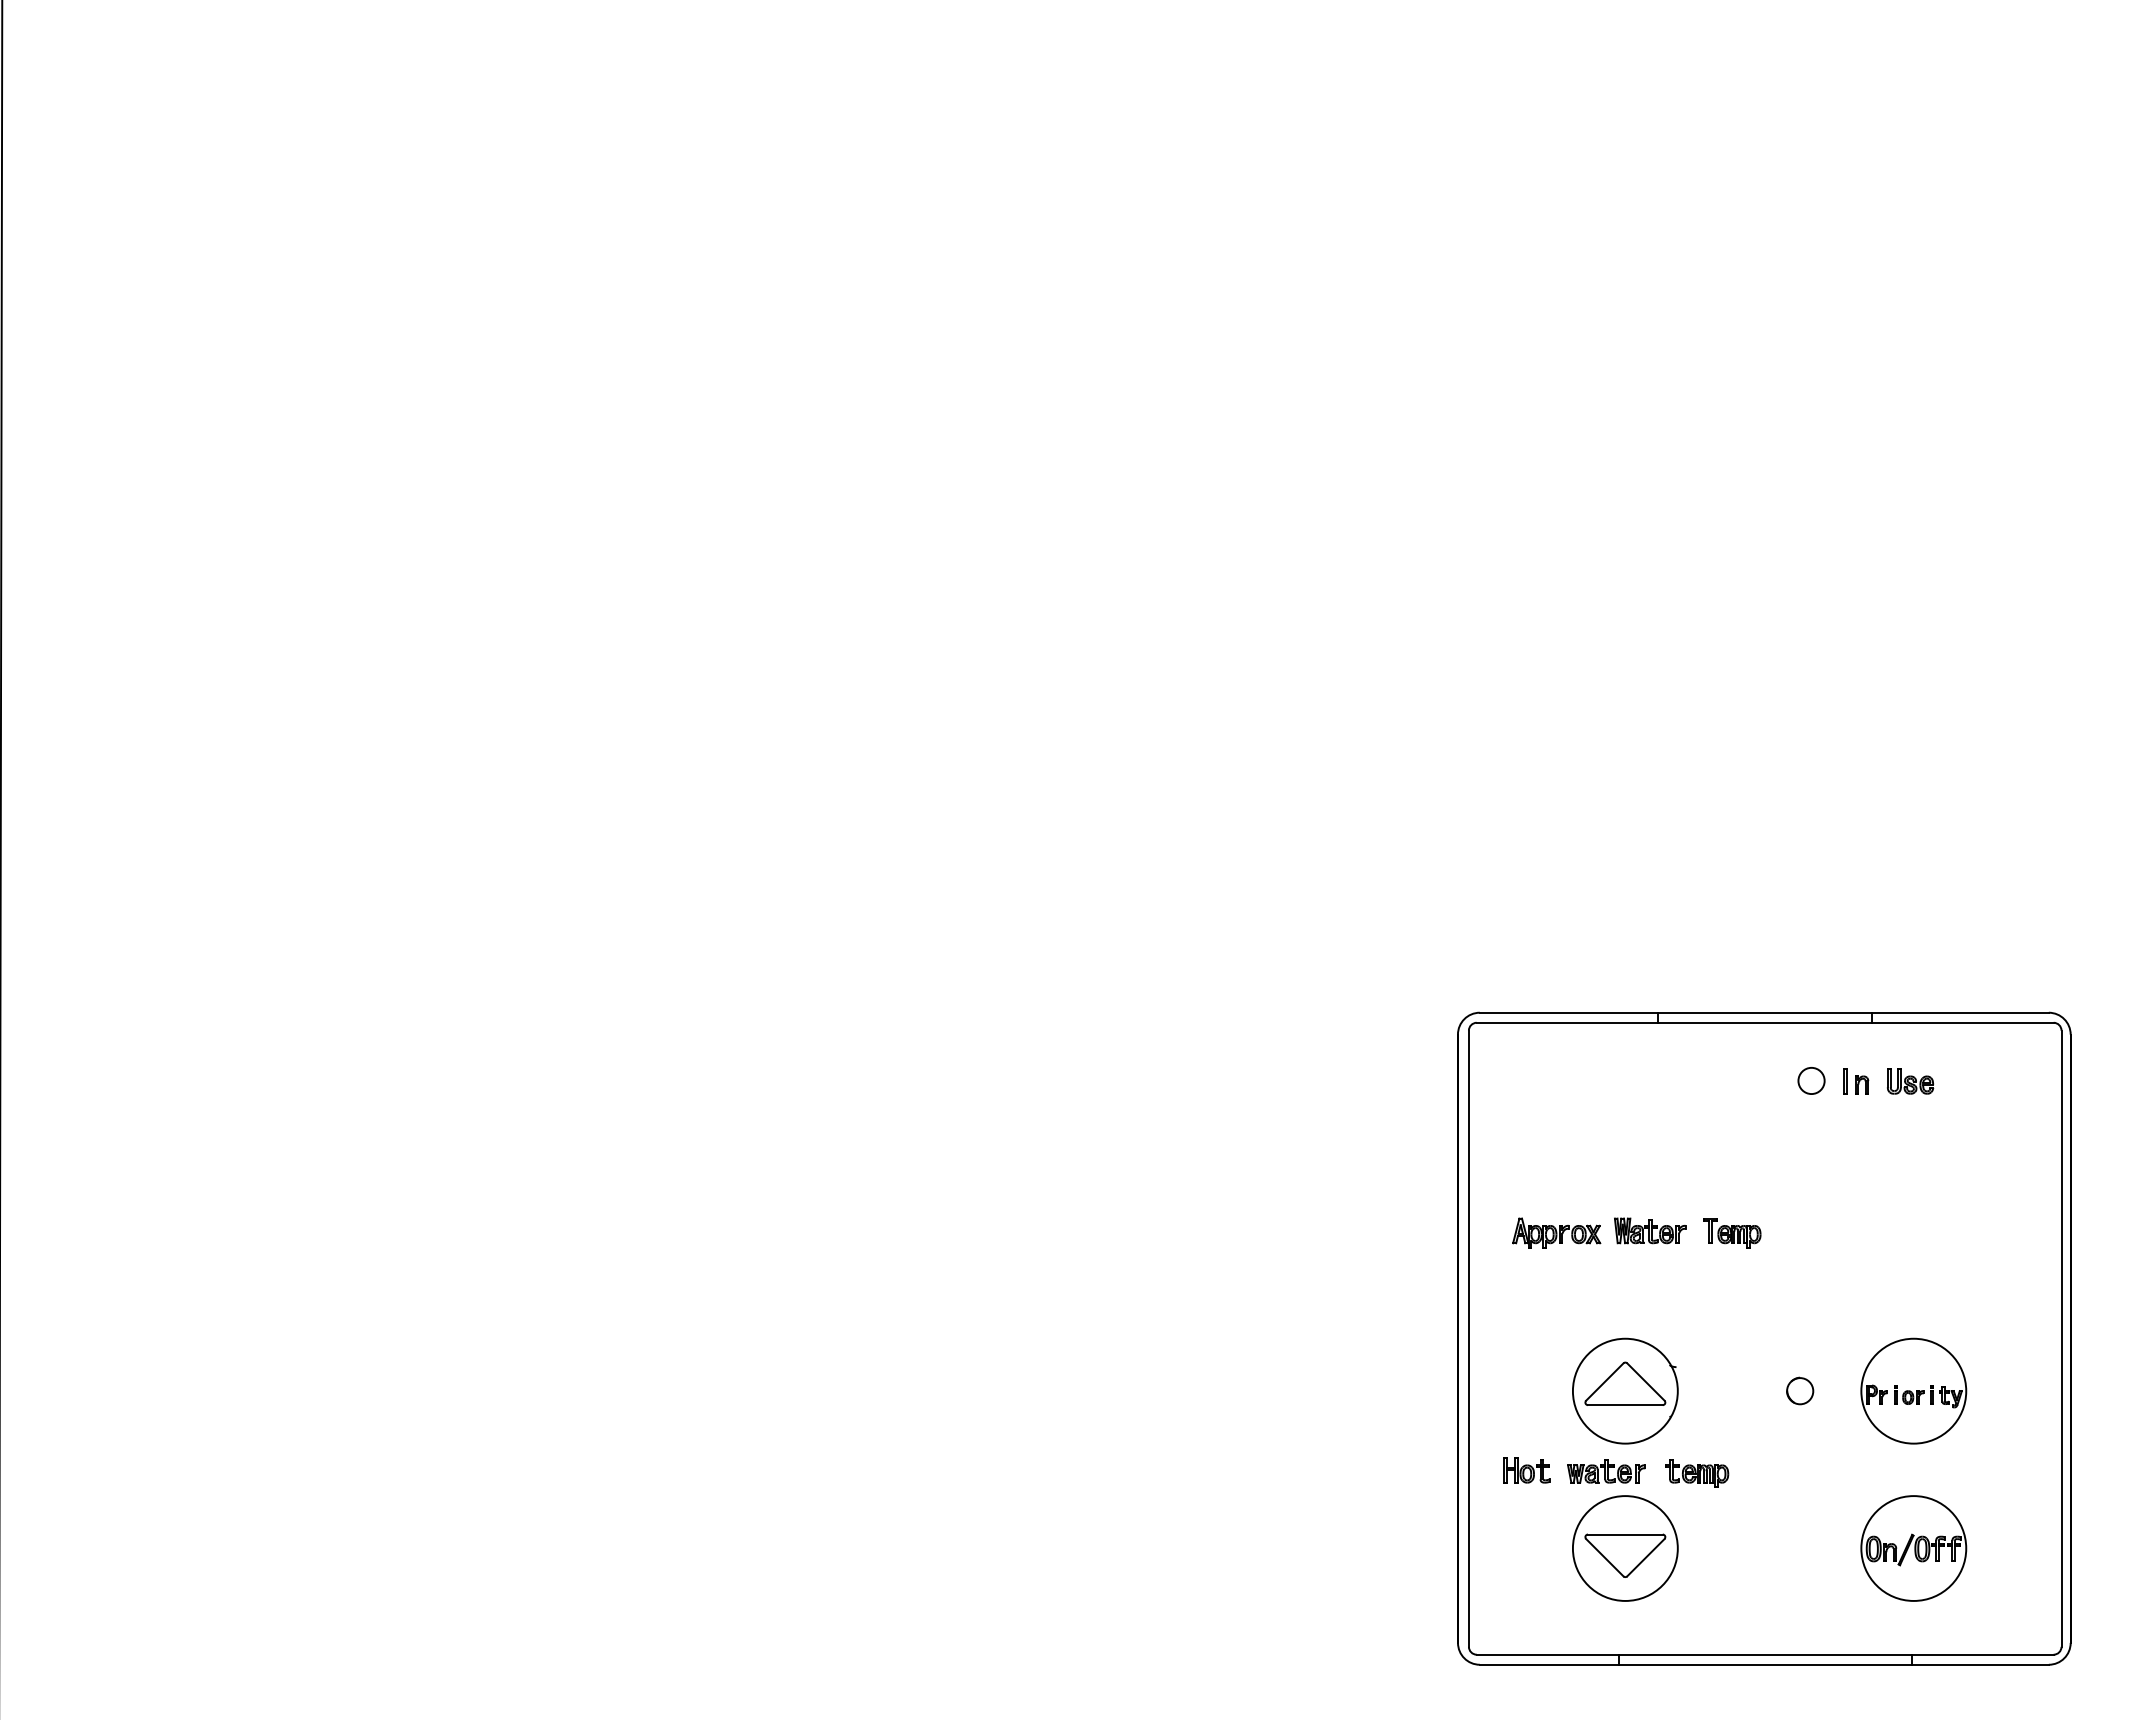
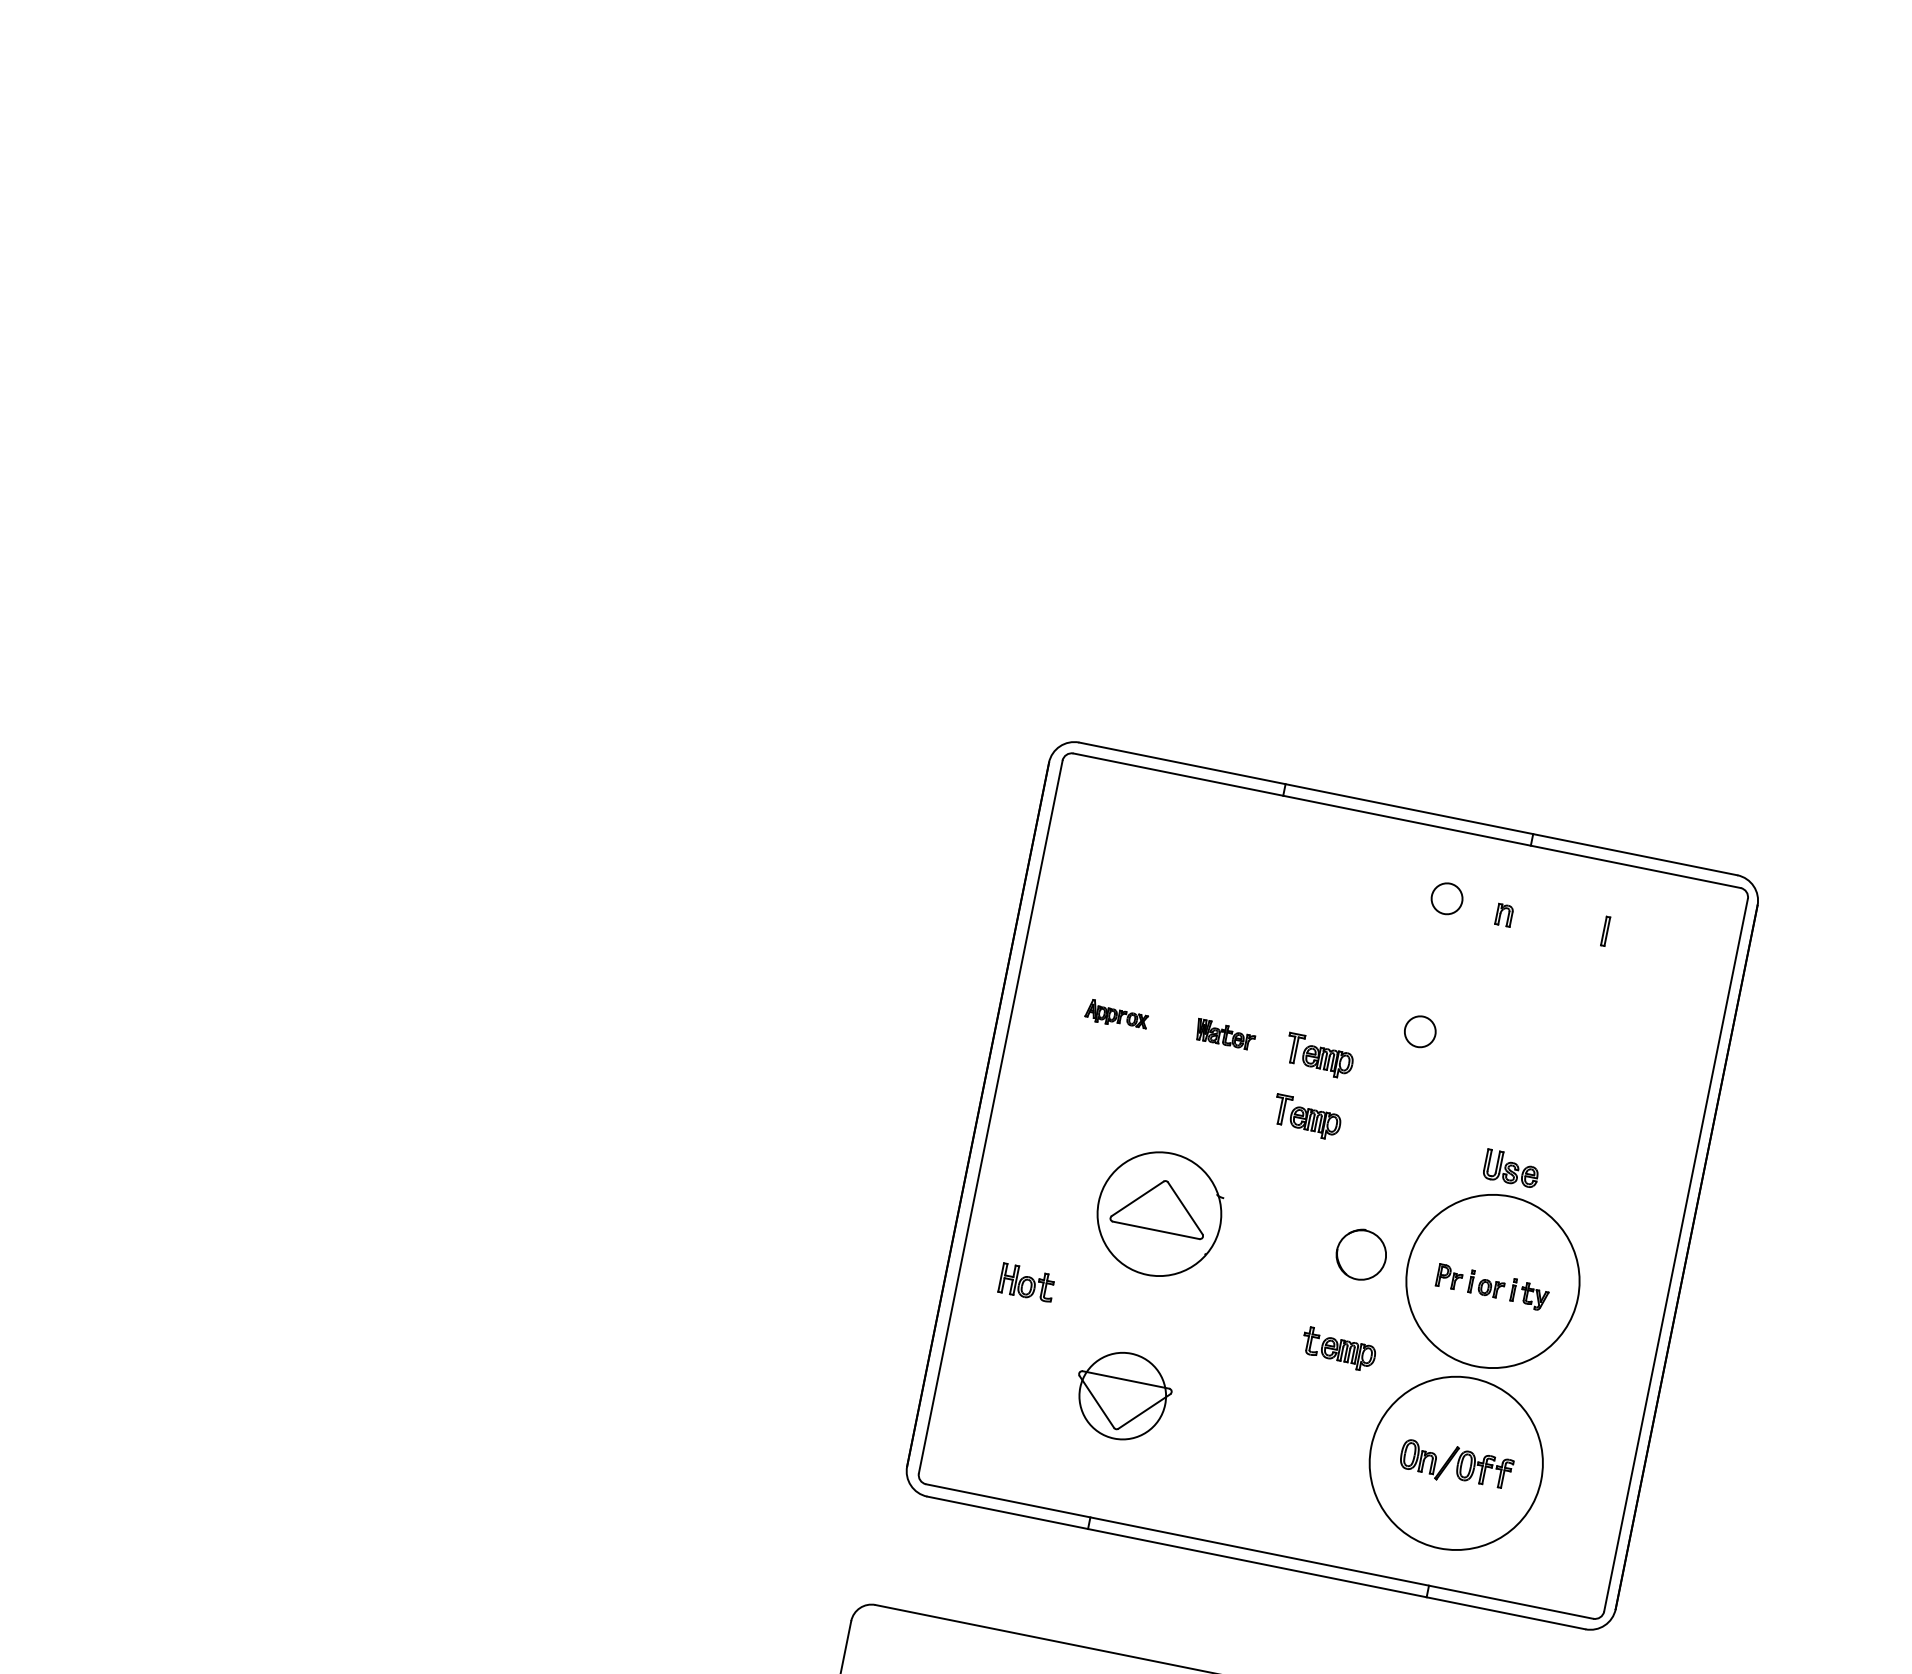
line: (1844, 1081) -> (1604, 931), moved
part: (1910, 1081) -> (1511, 1168), moved
circle: (1811, 1195) -> (1420, 1031), added
part: (1650, 1230) -> (1225, 1034), size x0.7
part: (1556, 1232) -> (1116, 1014), size x0.6
part: (1732, 1286) -> (1307, 1118), added
part: (1800, 1390) -> (1362, 1254), size x1.6
circle: (1913, 1390) -> (1492, 1280), size x1.4
part: (1606, 1471) -> (1118, 1302), removed
part: (1697, 1473) -> (1339, 1349), moved
circle: (1624, 1548) -> (1121, 1395), size x0.7
circle: (1913, 1548) -> (1455, 1463), size x1.4

